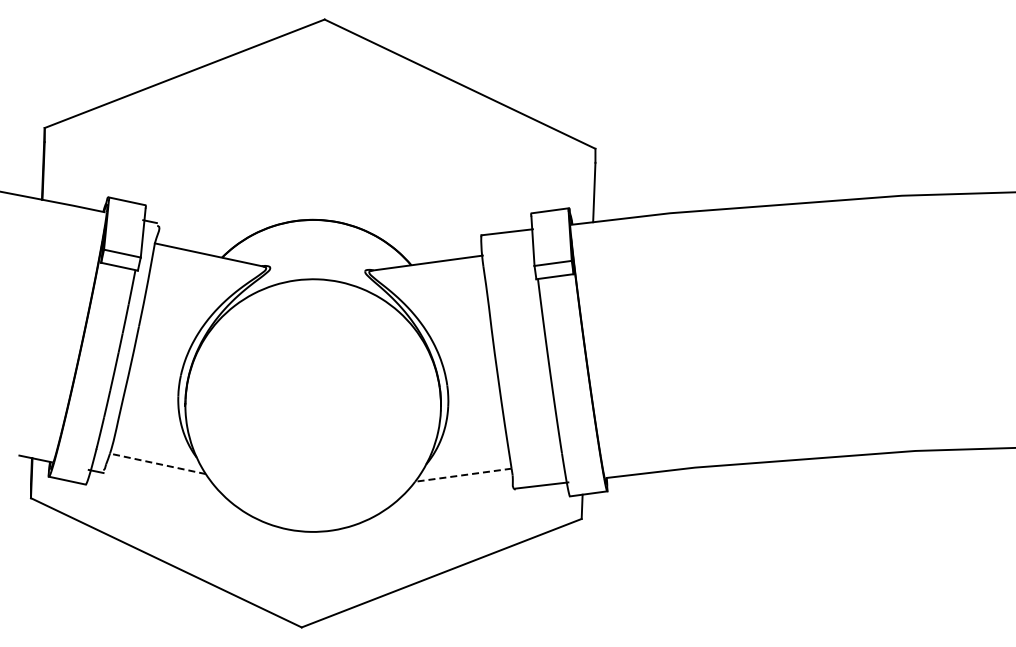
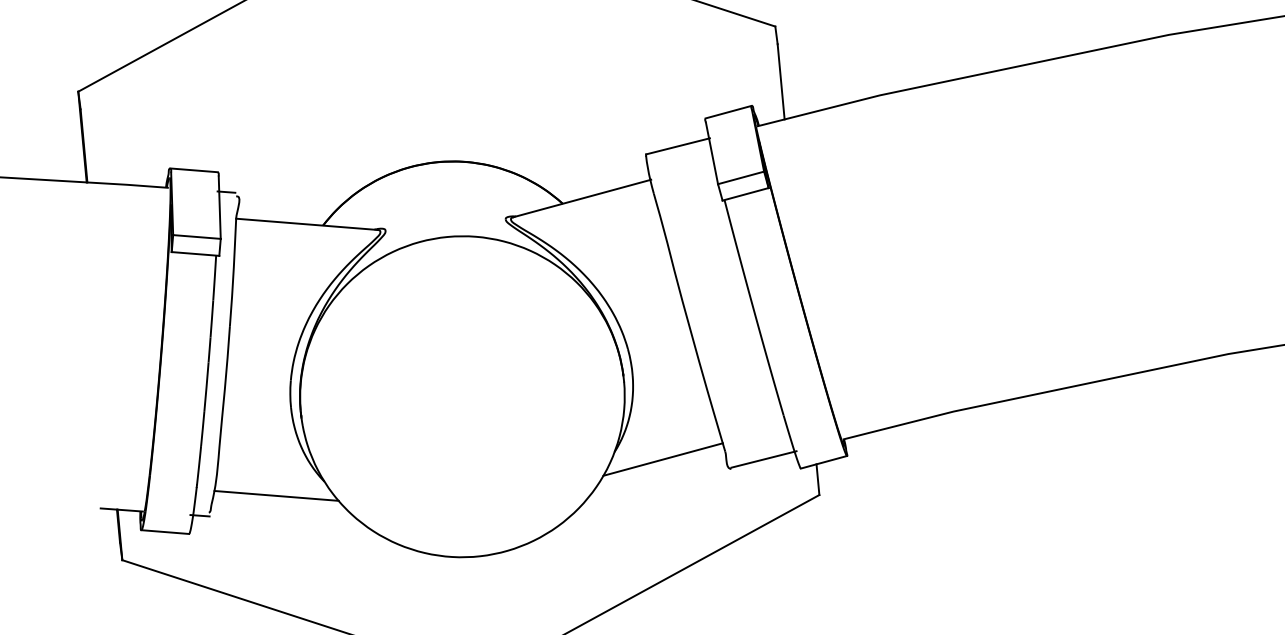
line: (157, 463) -> (275, 495), dashed -> solid
line: (463, 475) -> (663, 459), dashed -> solid

